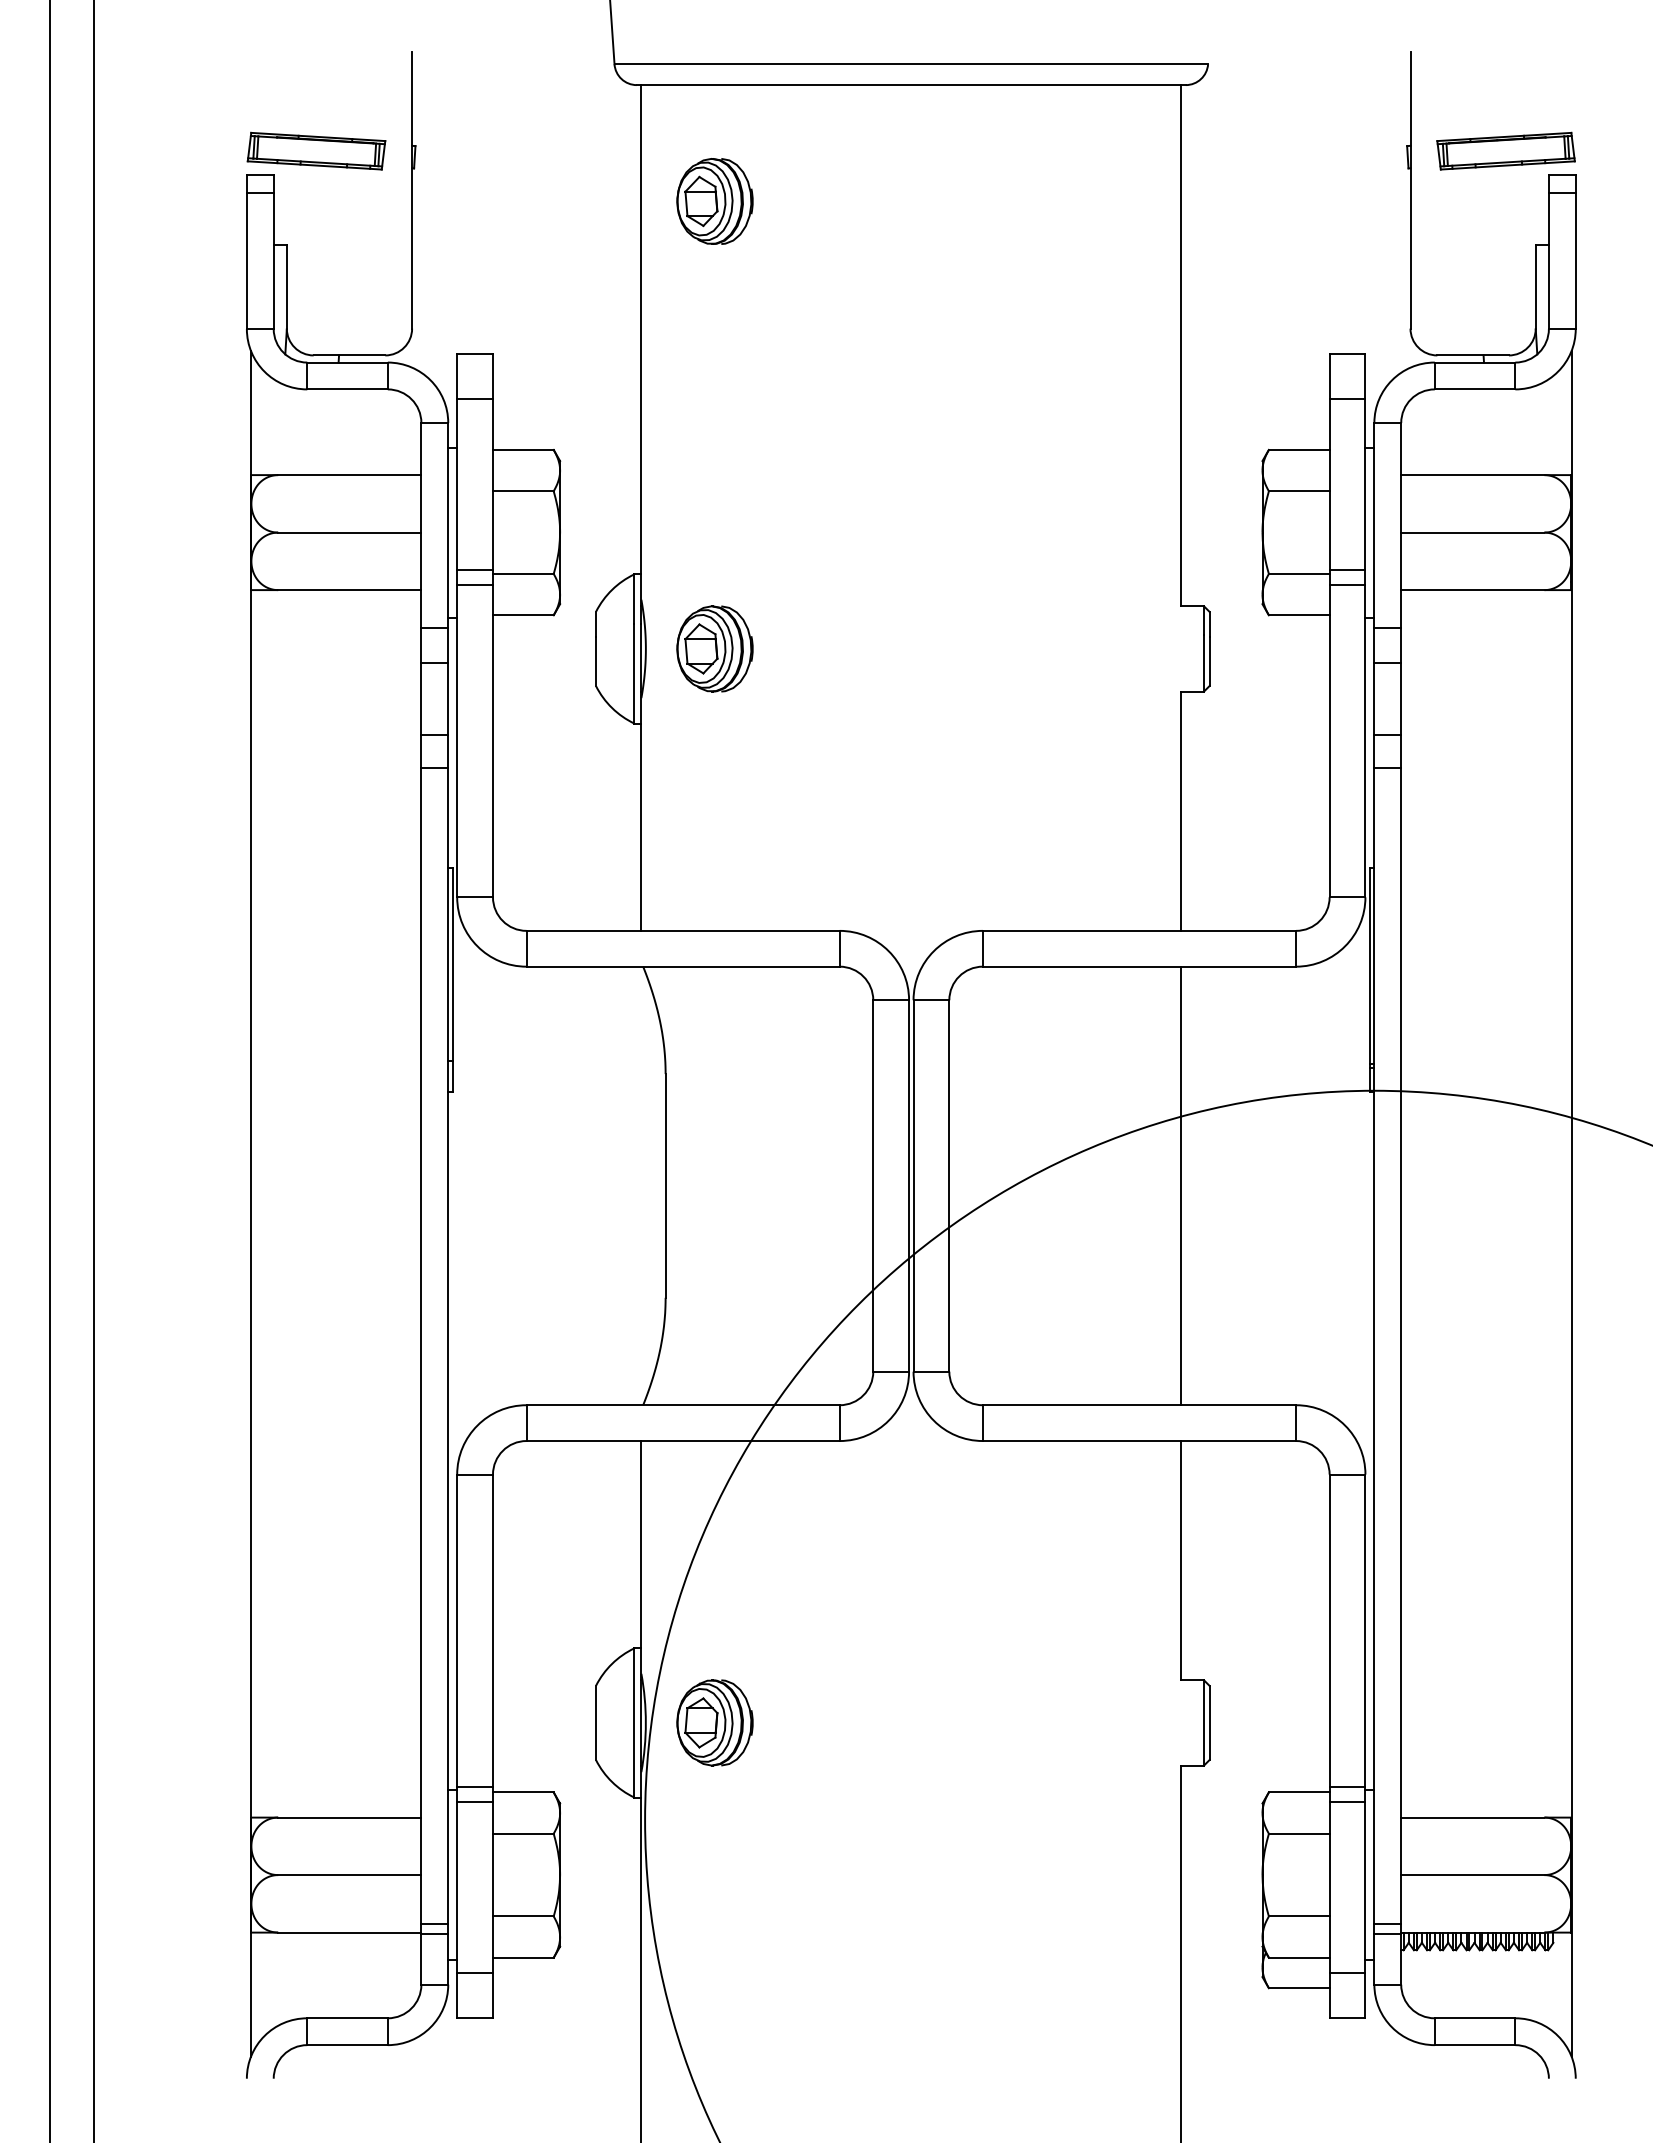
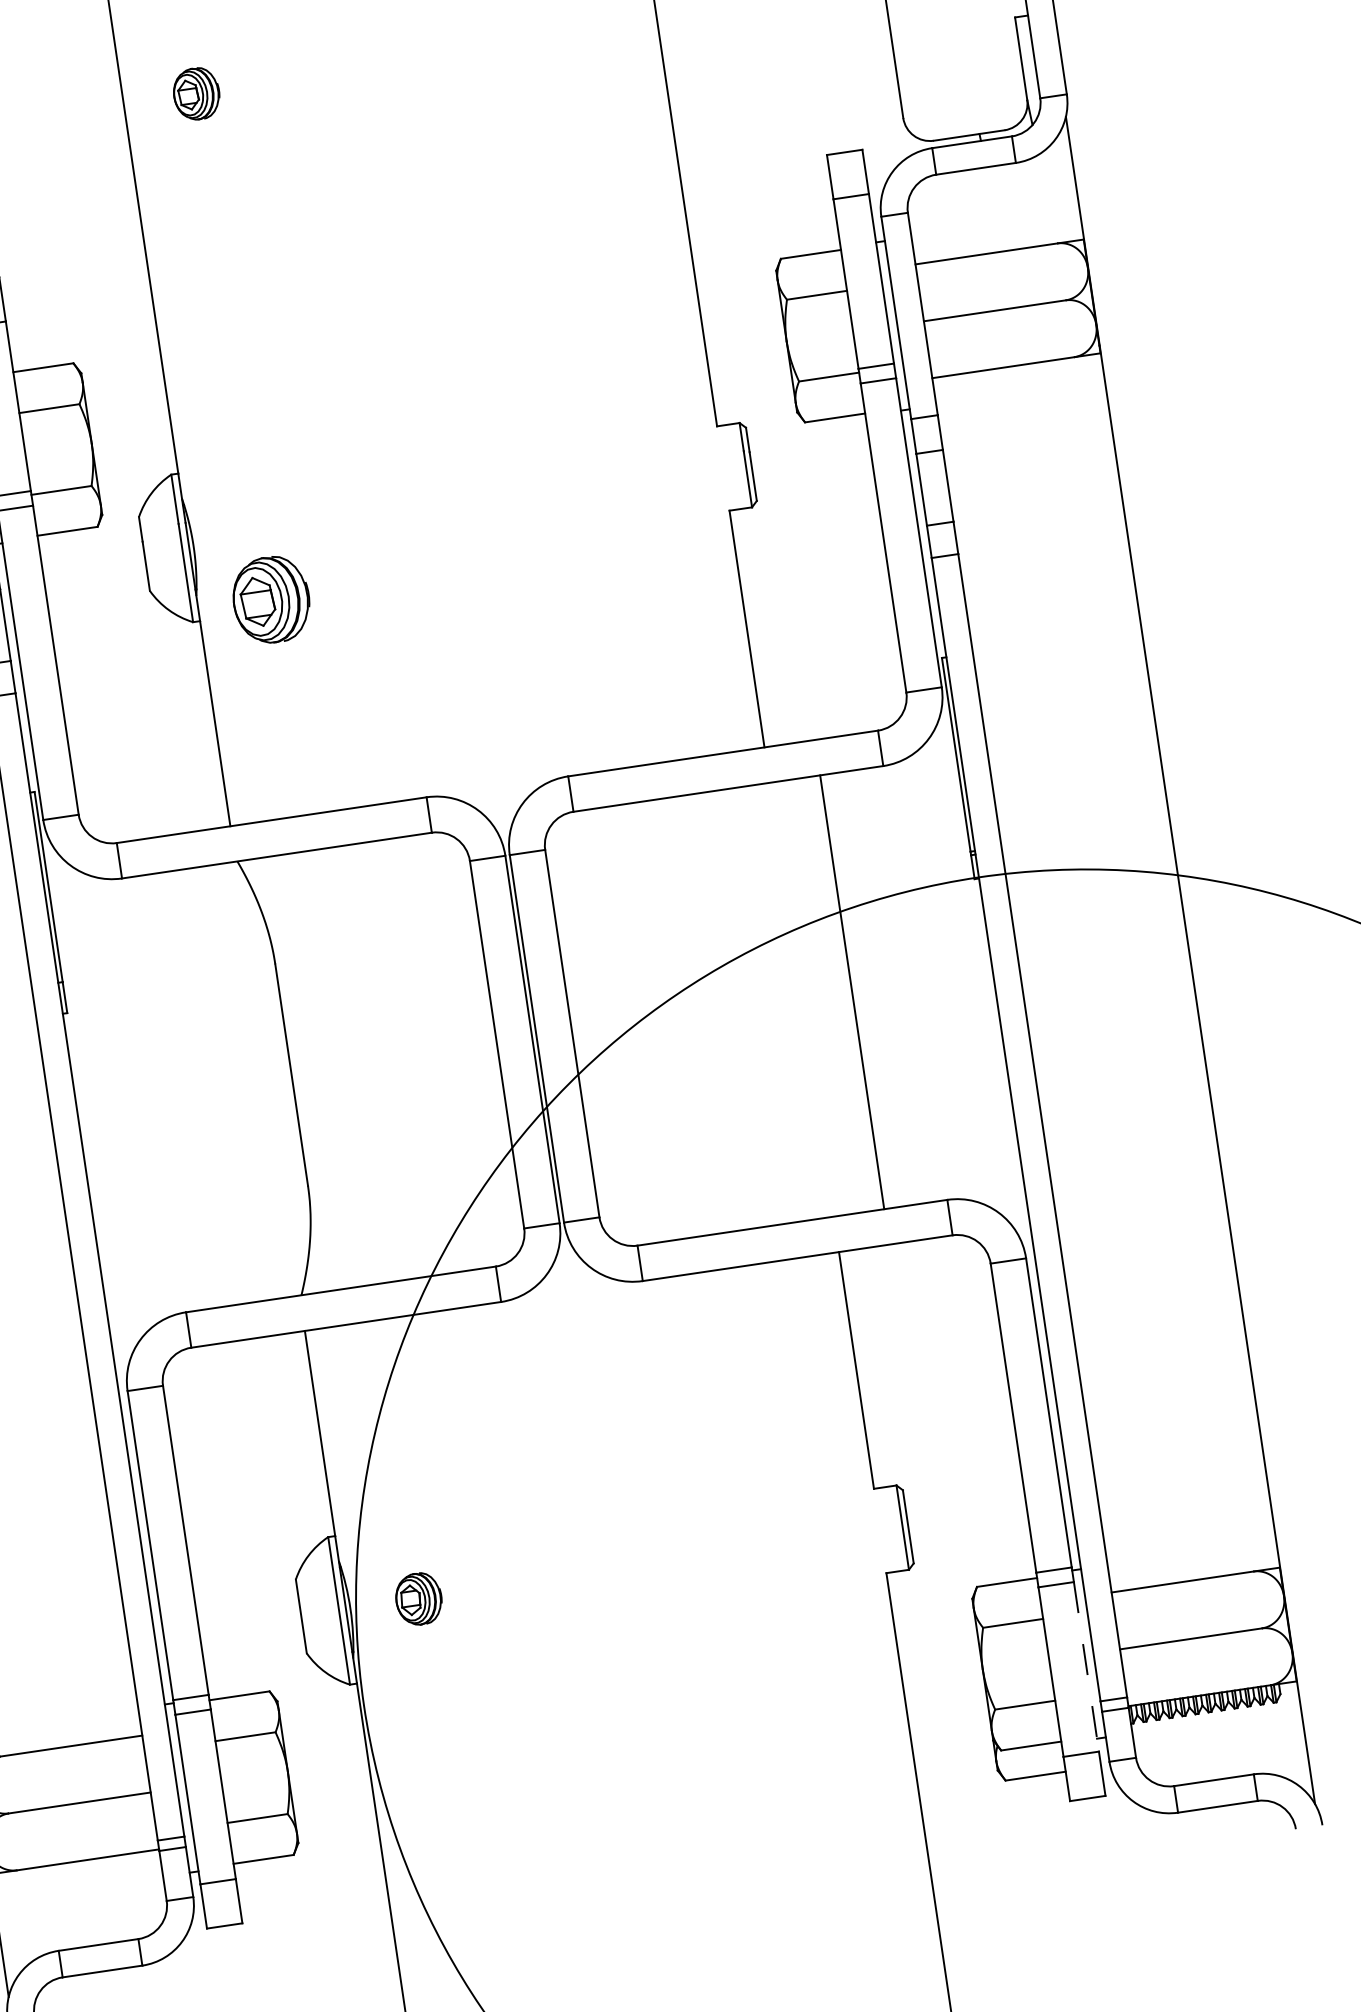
part: (714, 201) -> (196, 94), size x0.6
part: (714, 648) -> (270, 599), moved
line: (1181, 1185) -> (852, 991), moved
part: (714, 1722) -> (418, 1598), size x0.6
line: (1365, 1887) -> (1086, 1666), solid -> dashed

